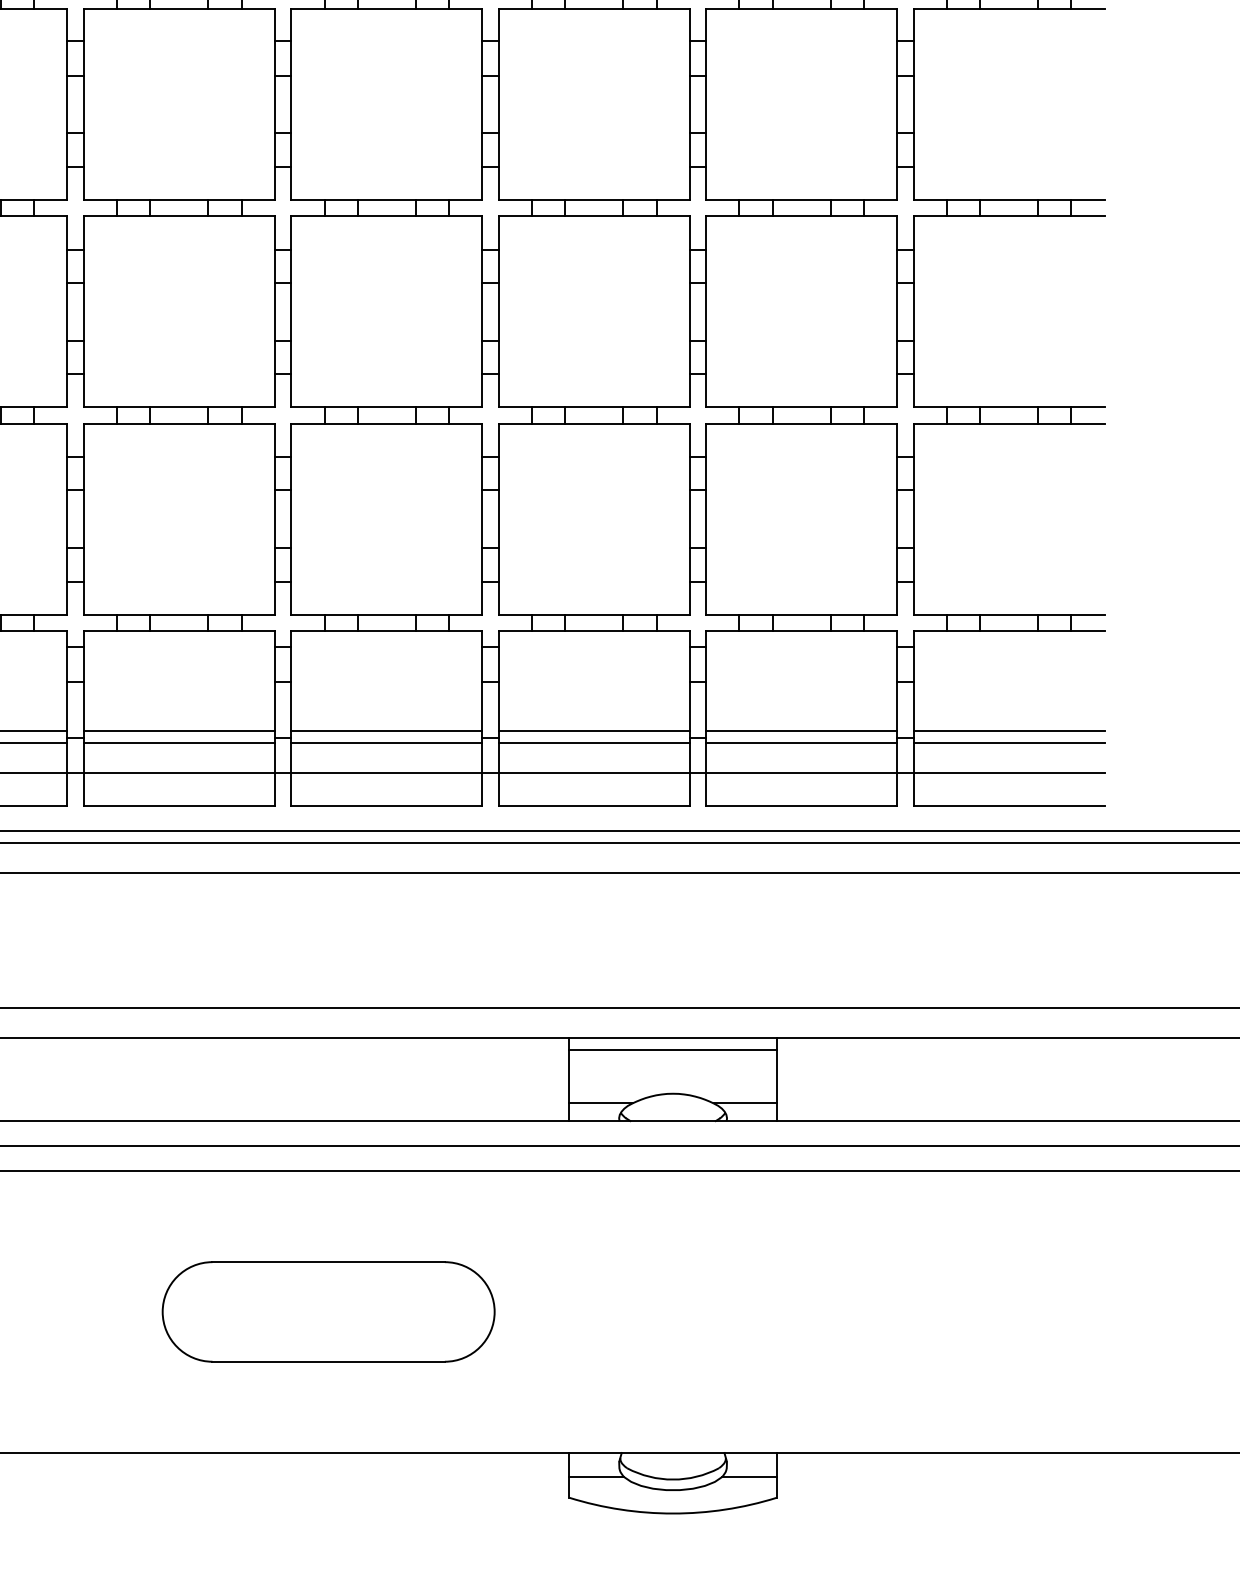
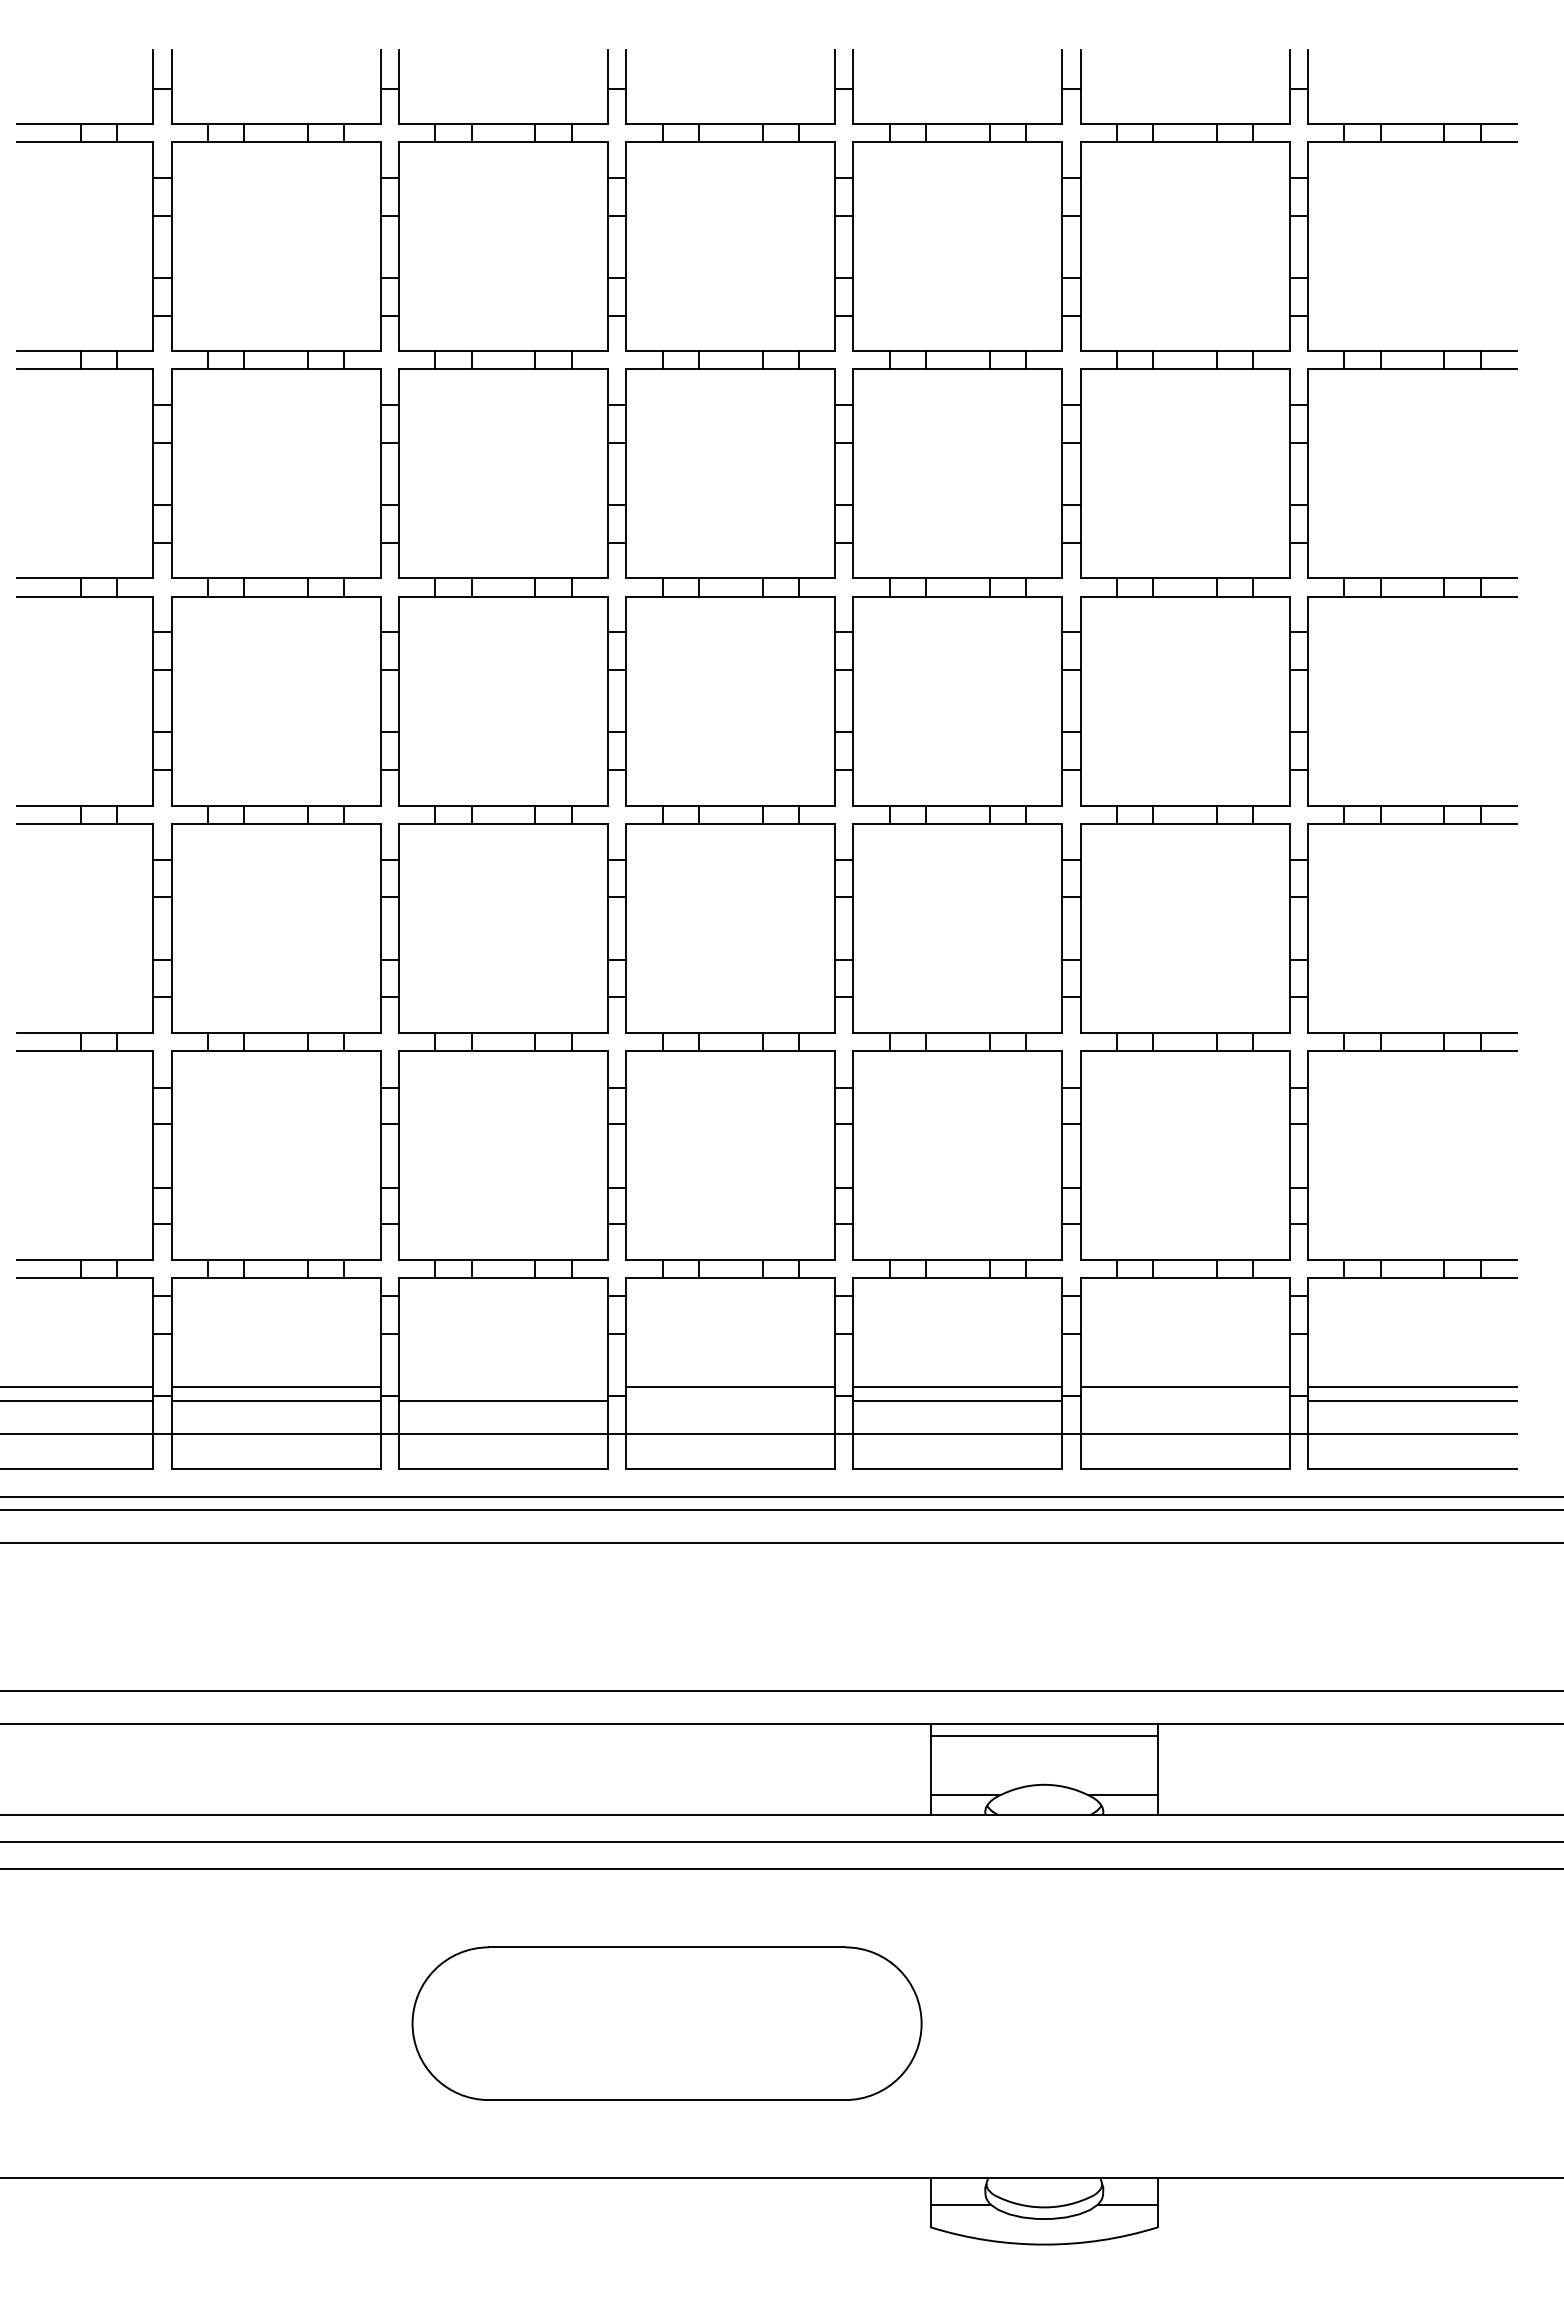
line: (178, 731) -> (502, 1387), removed
line: (386, 743) -> (730, 1401), removed
line: (801, 743) -> (1184, 1401), removed
part: (328, 1311) -> (666, 2023), size x1.4

